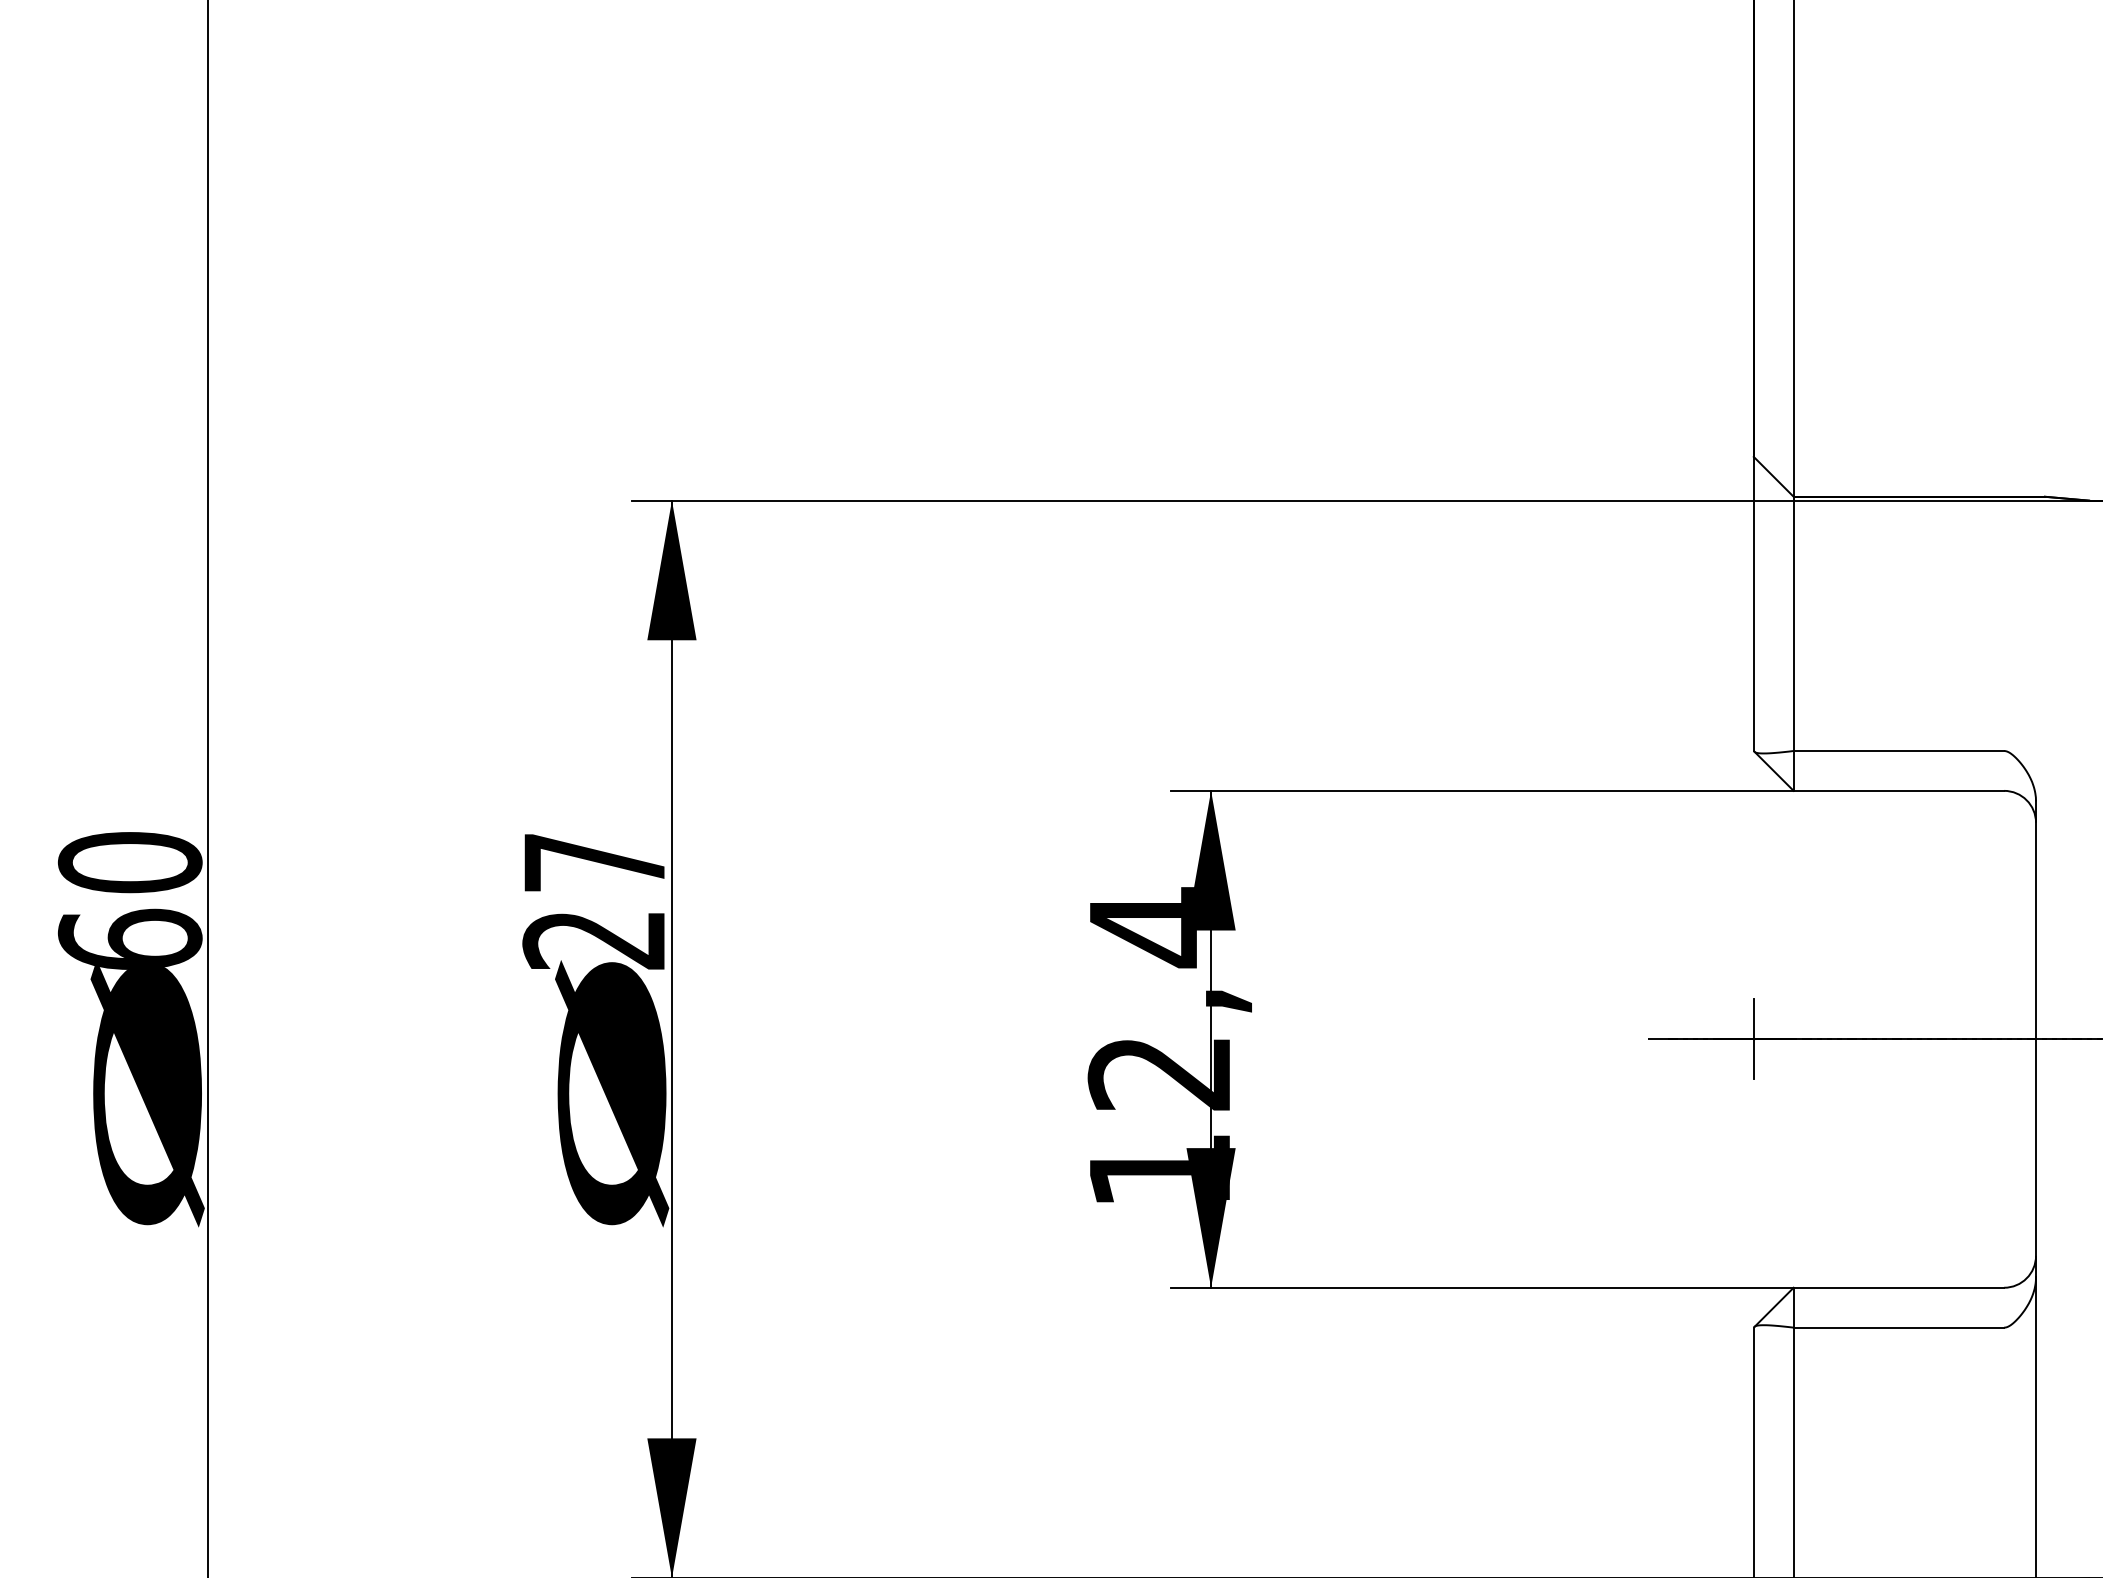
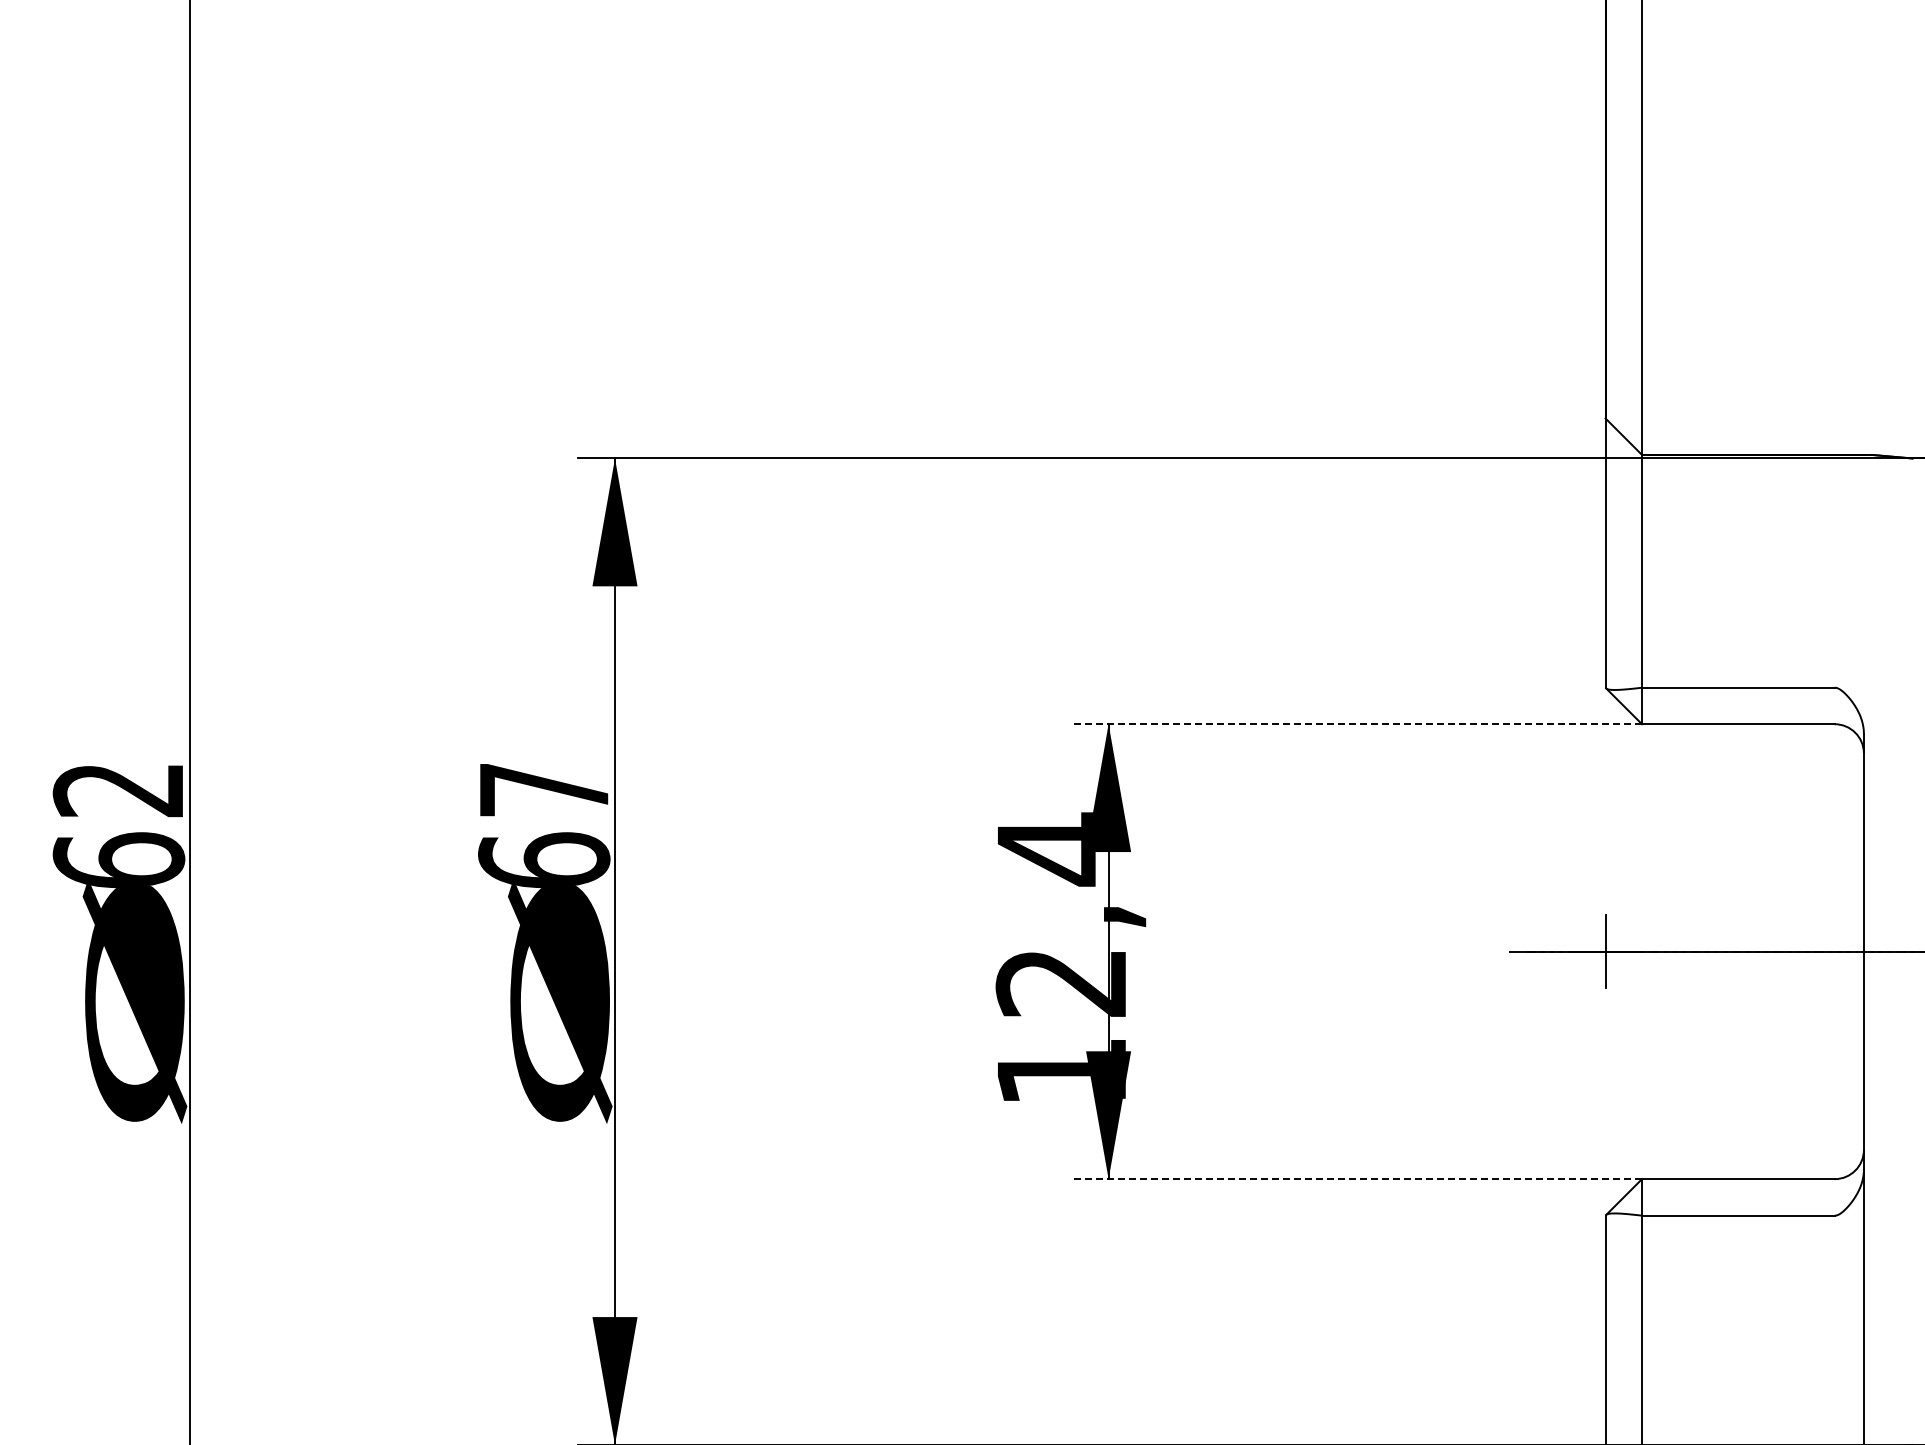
line: (1482, 791) -> (1357, 724), solid -> dashed
text: (129, 862) -> (118, 789), 60 -> 62
text: (594, 938) -> (544, 859), 27 -> 67
line: (1482, 1288) -> (1357, 1179), solid -> dashed

